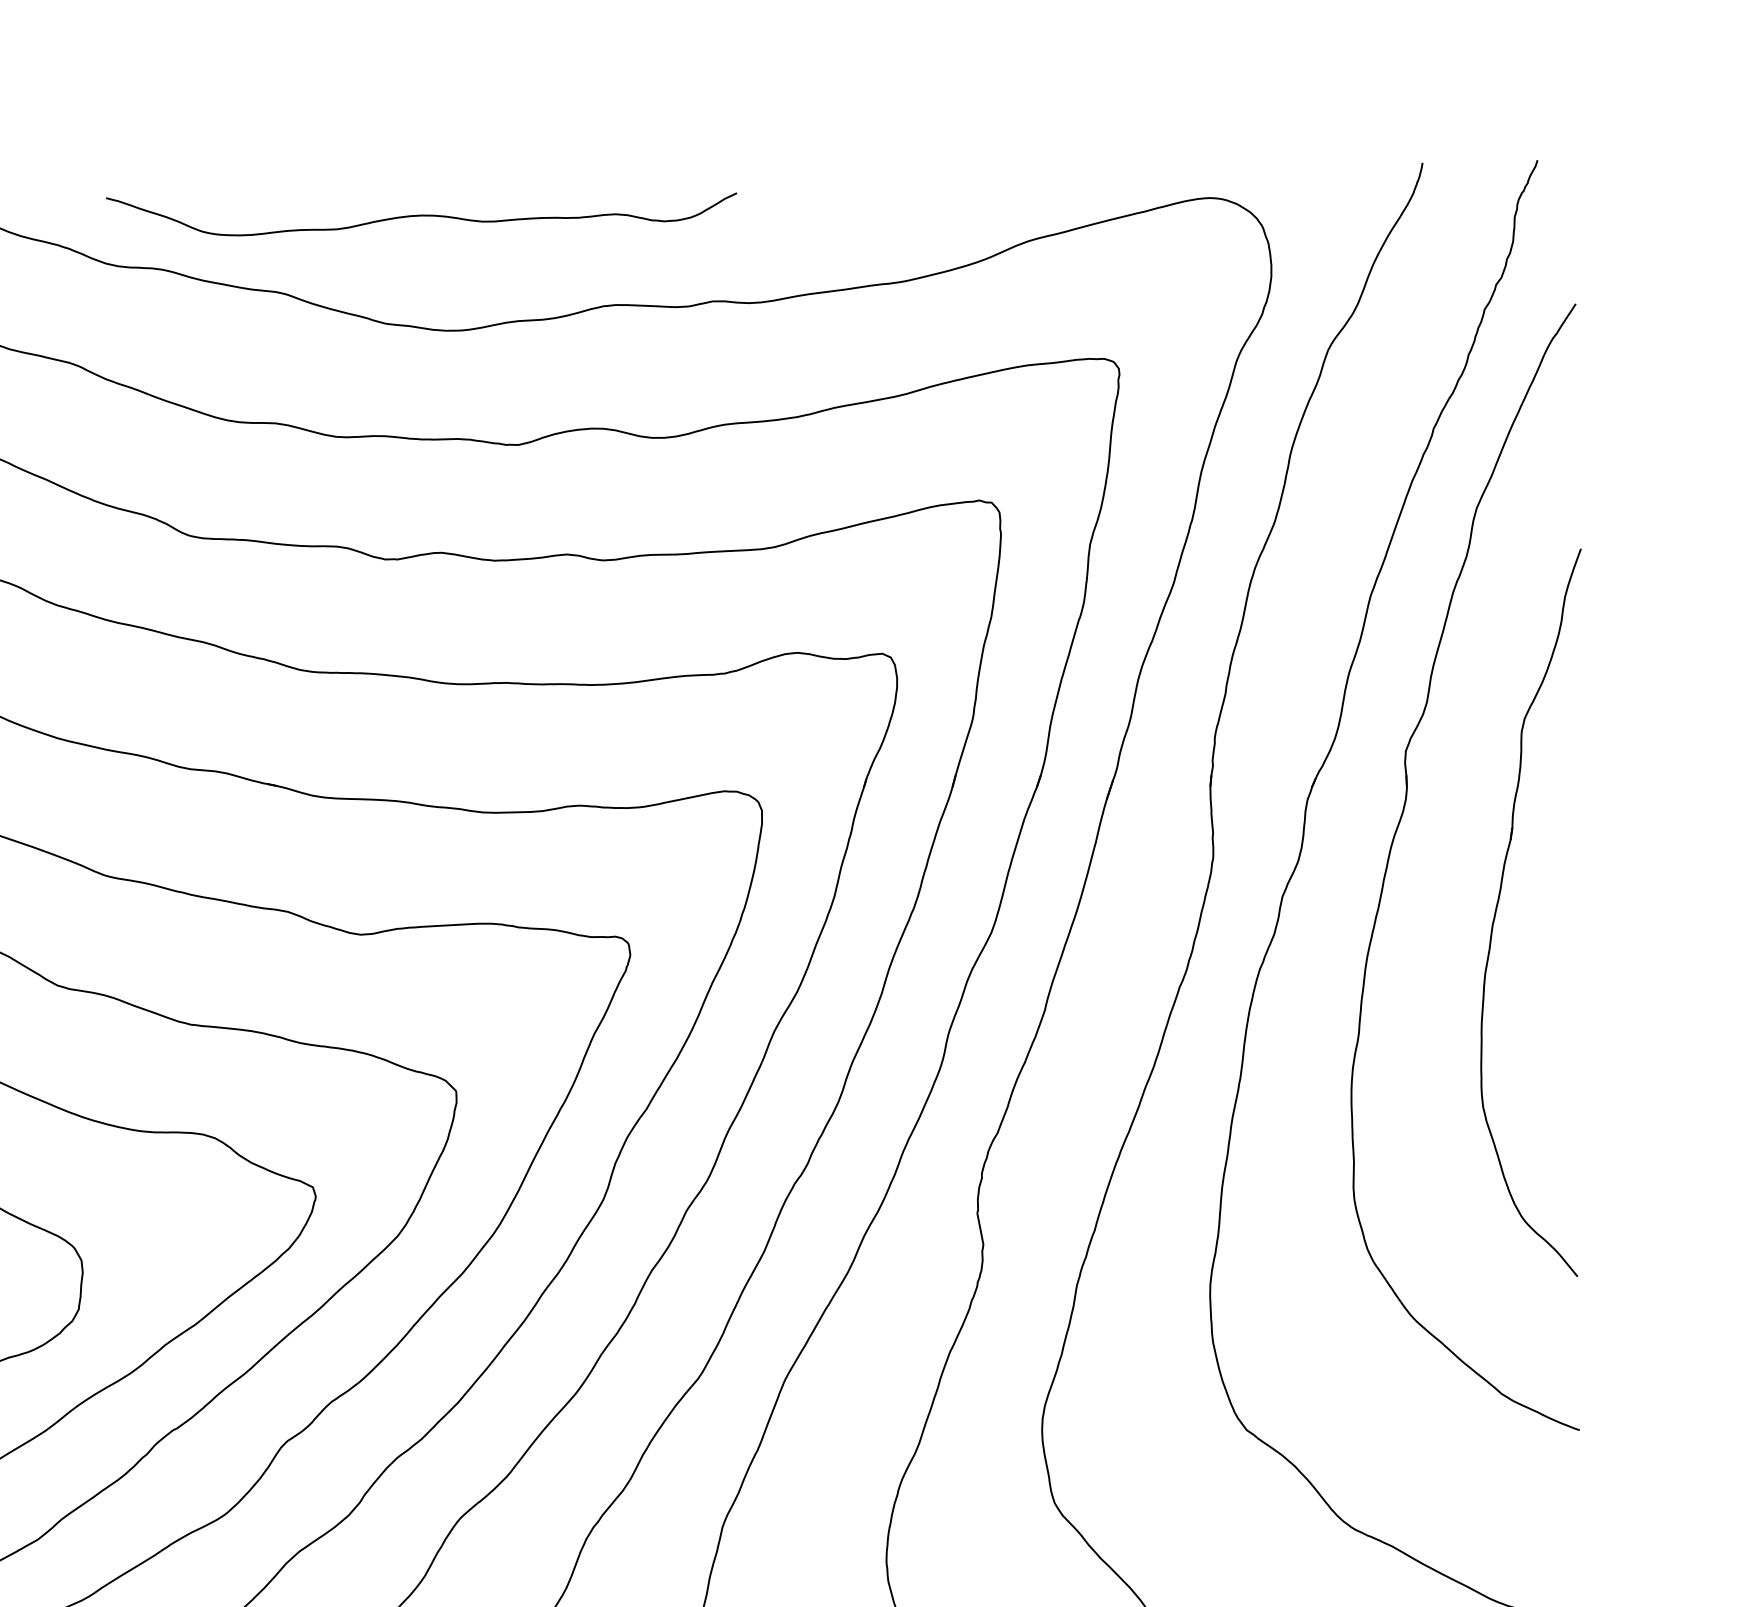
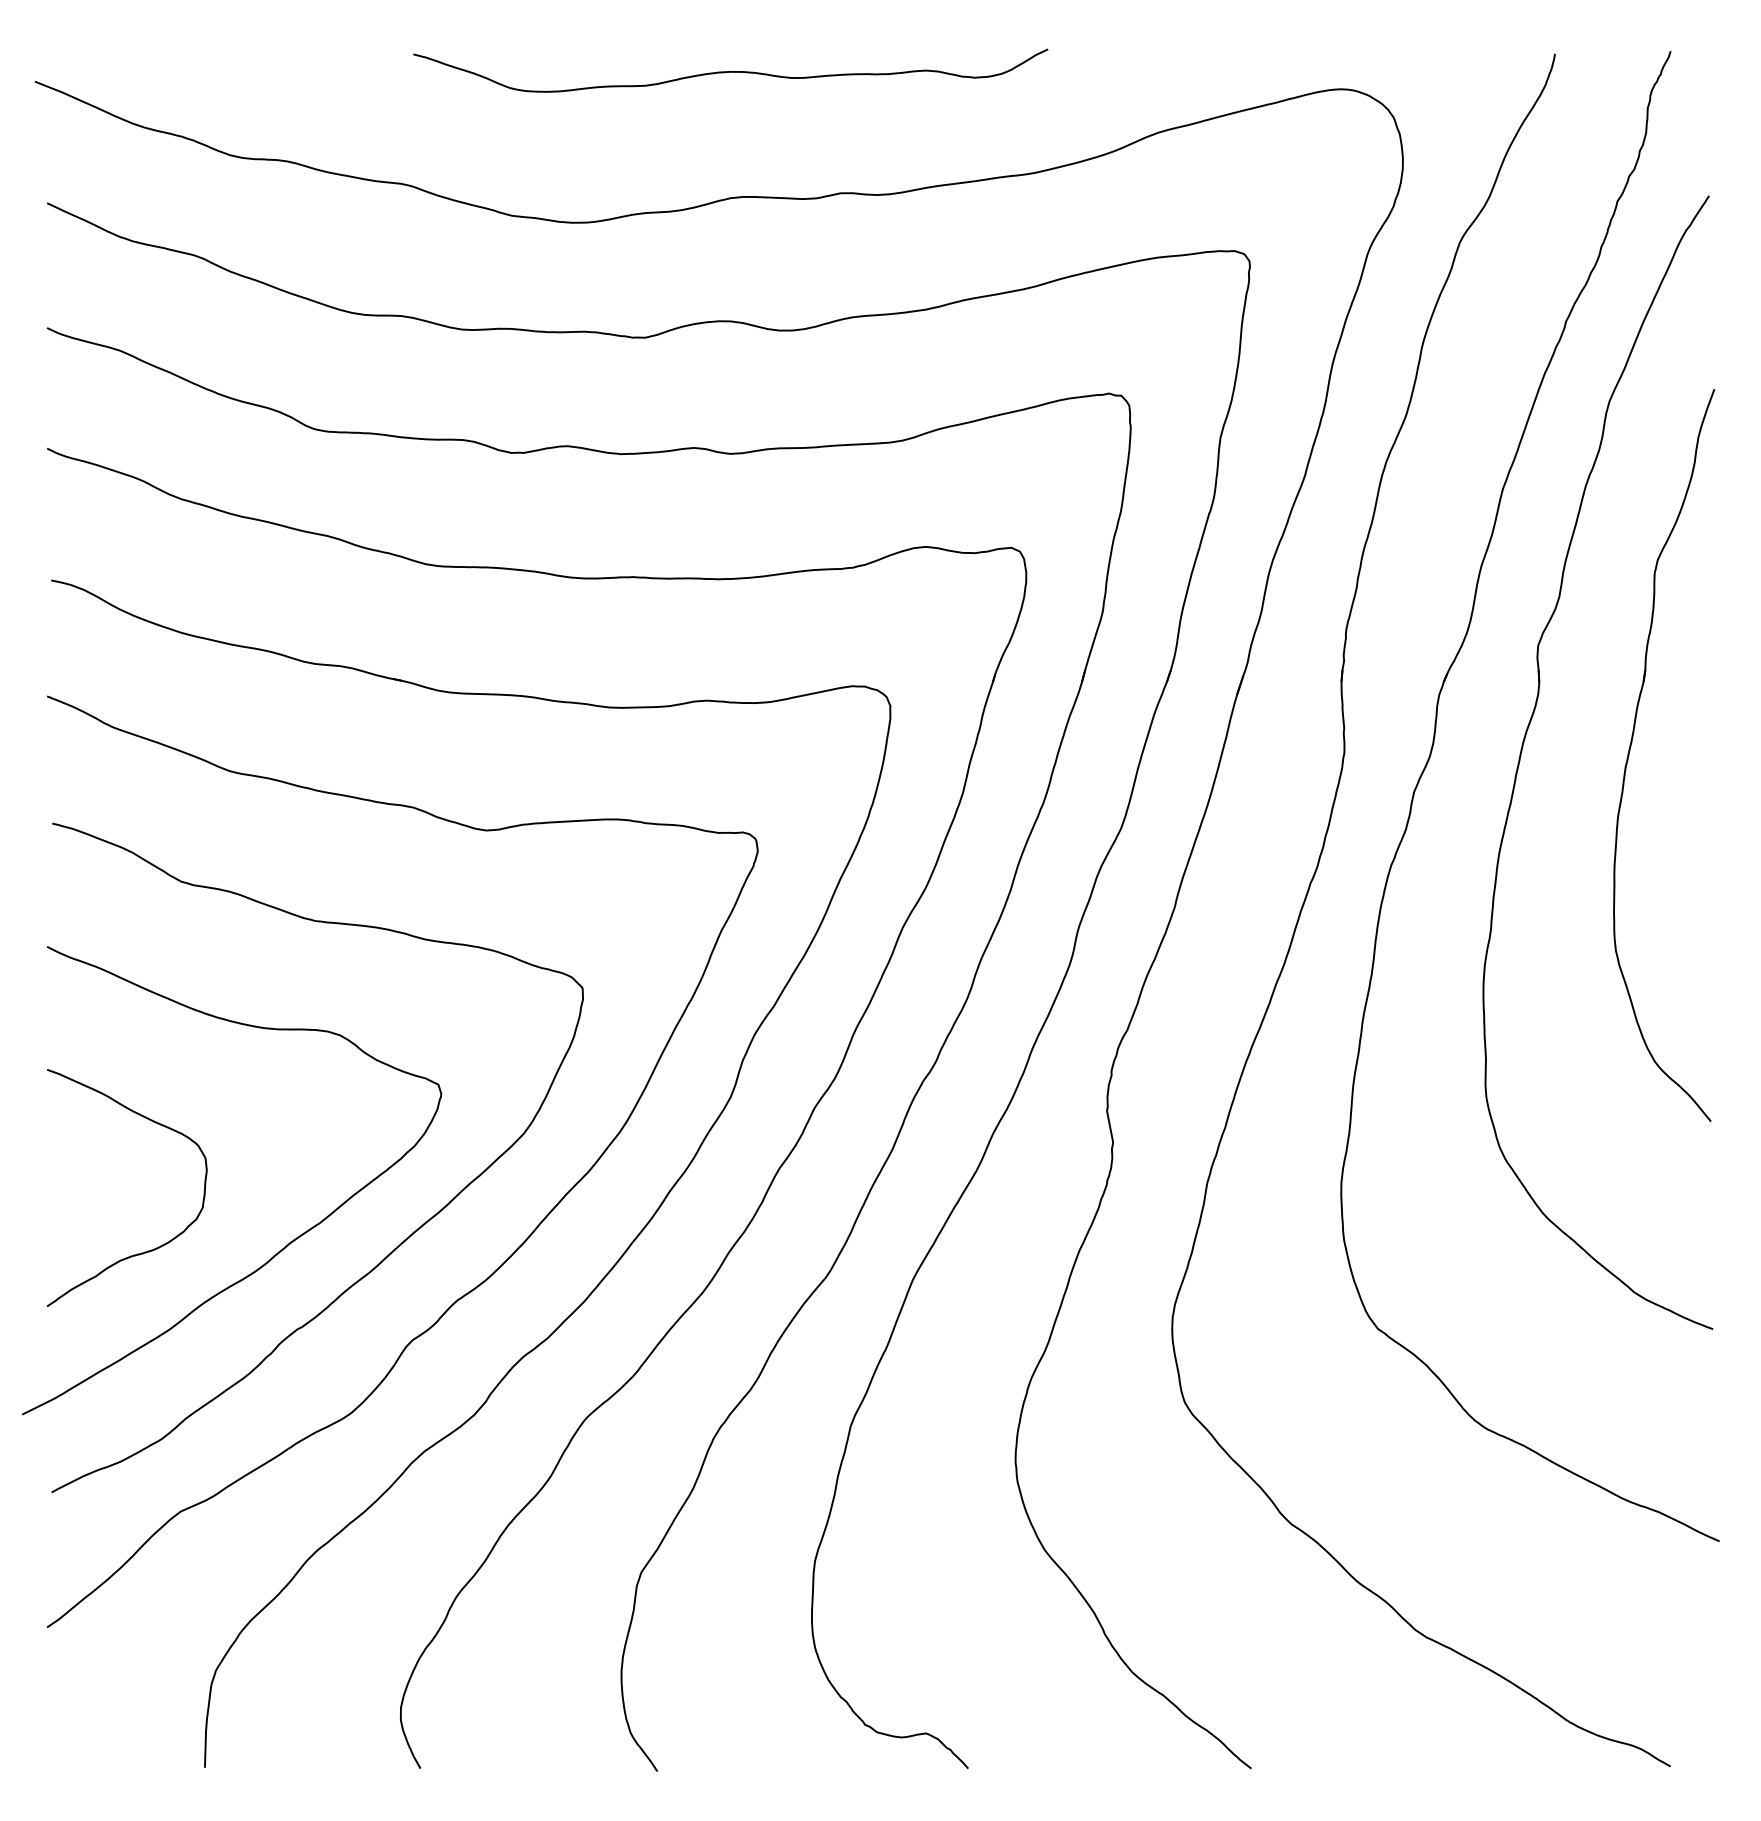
curve: (421, 215) -> (730, 71), moved
part: (1498, 903) -> (1631, 746), moved

